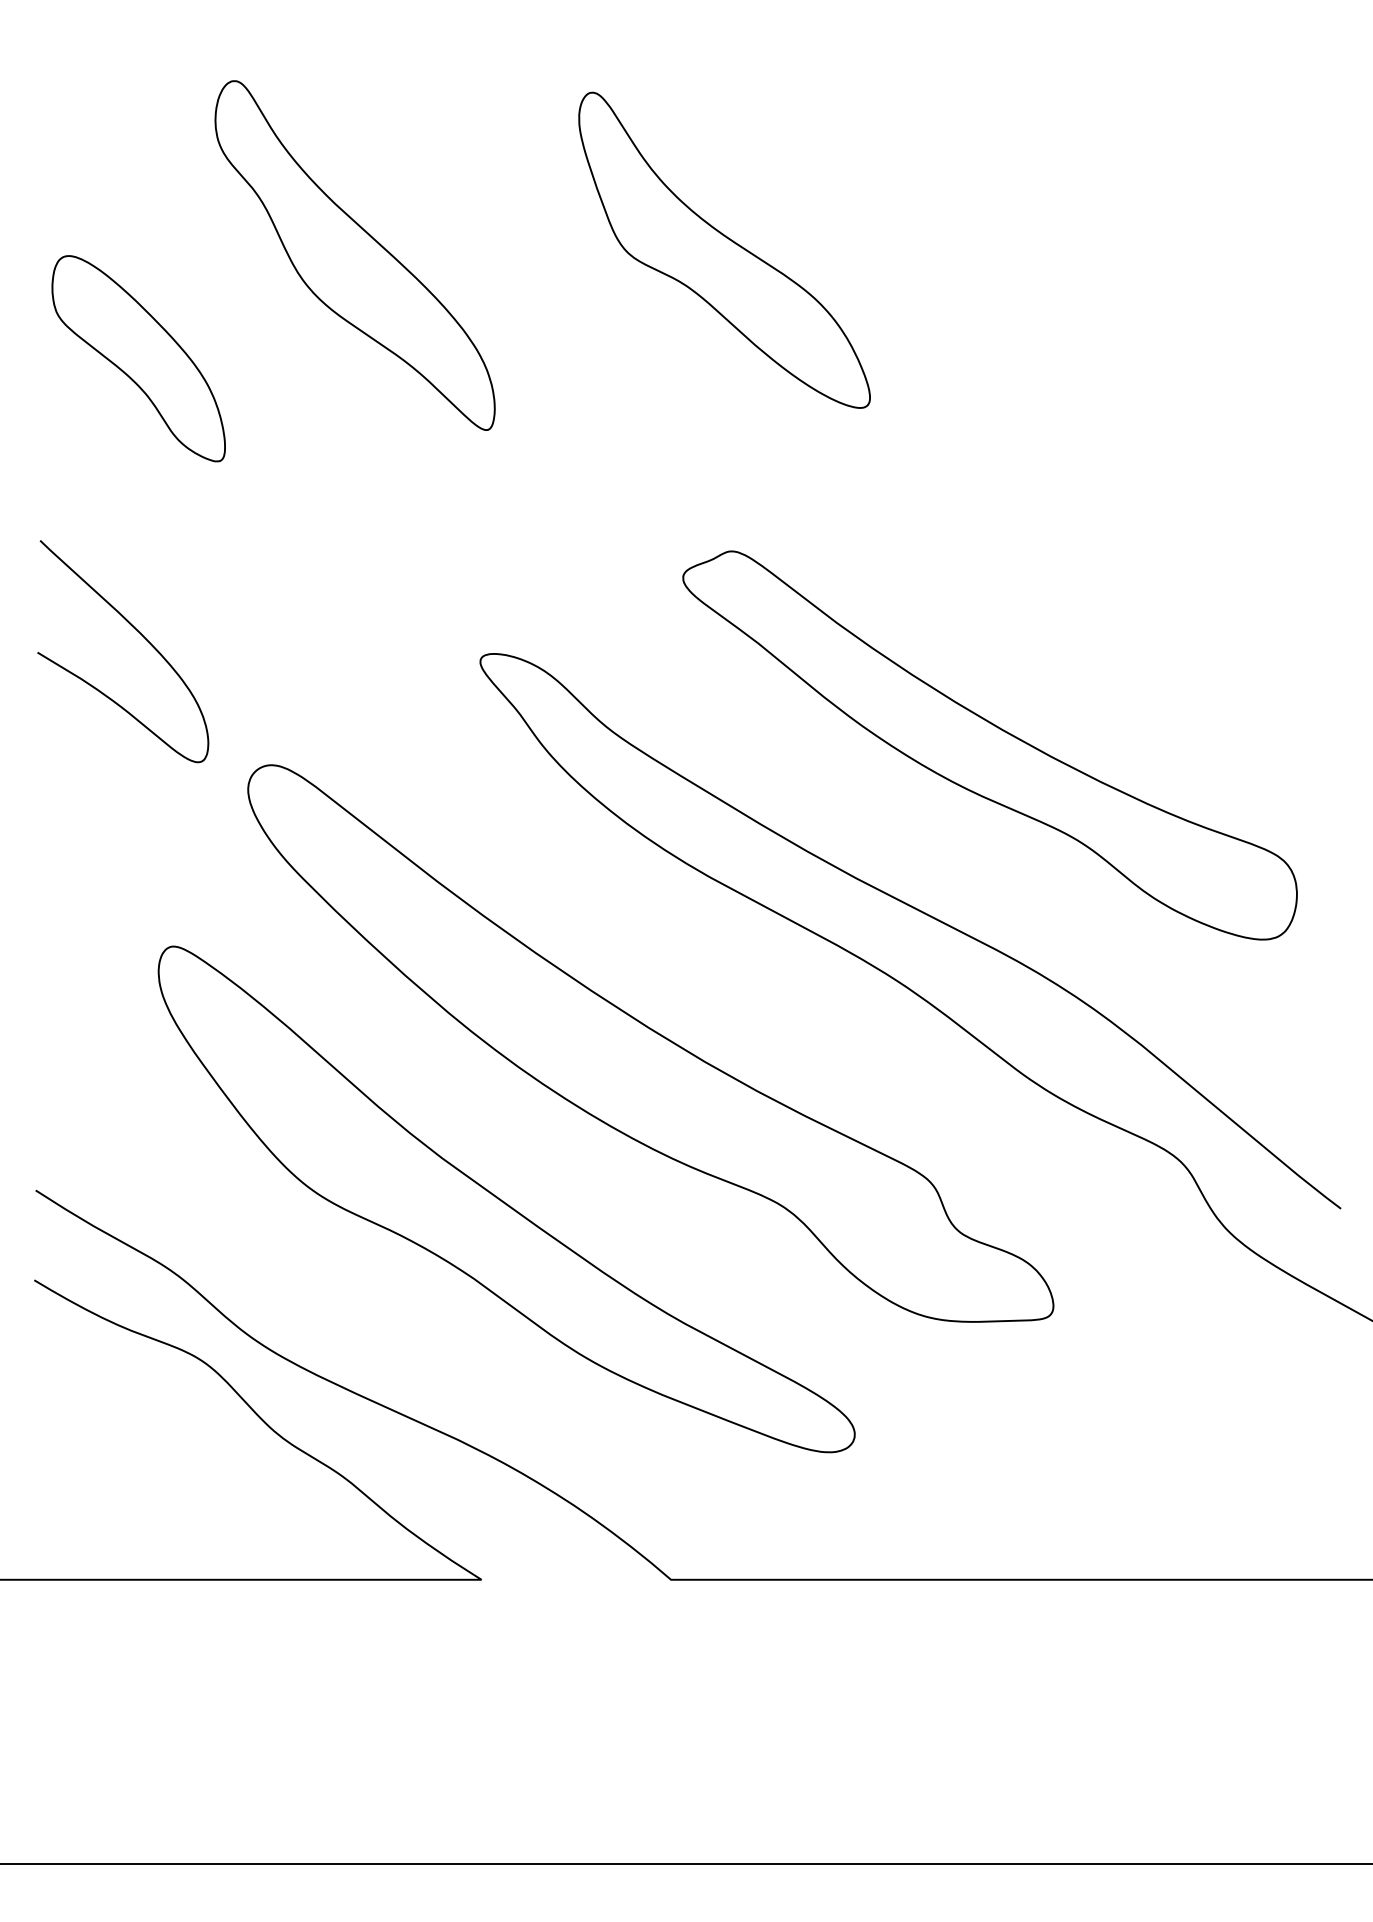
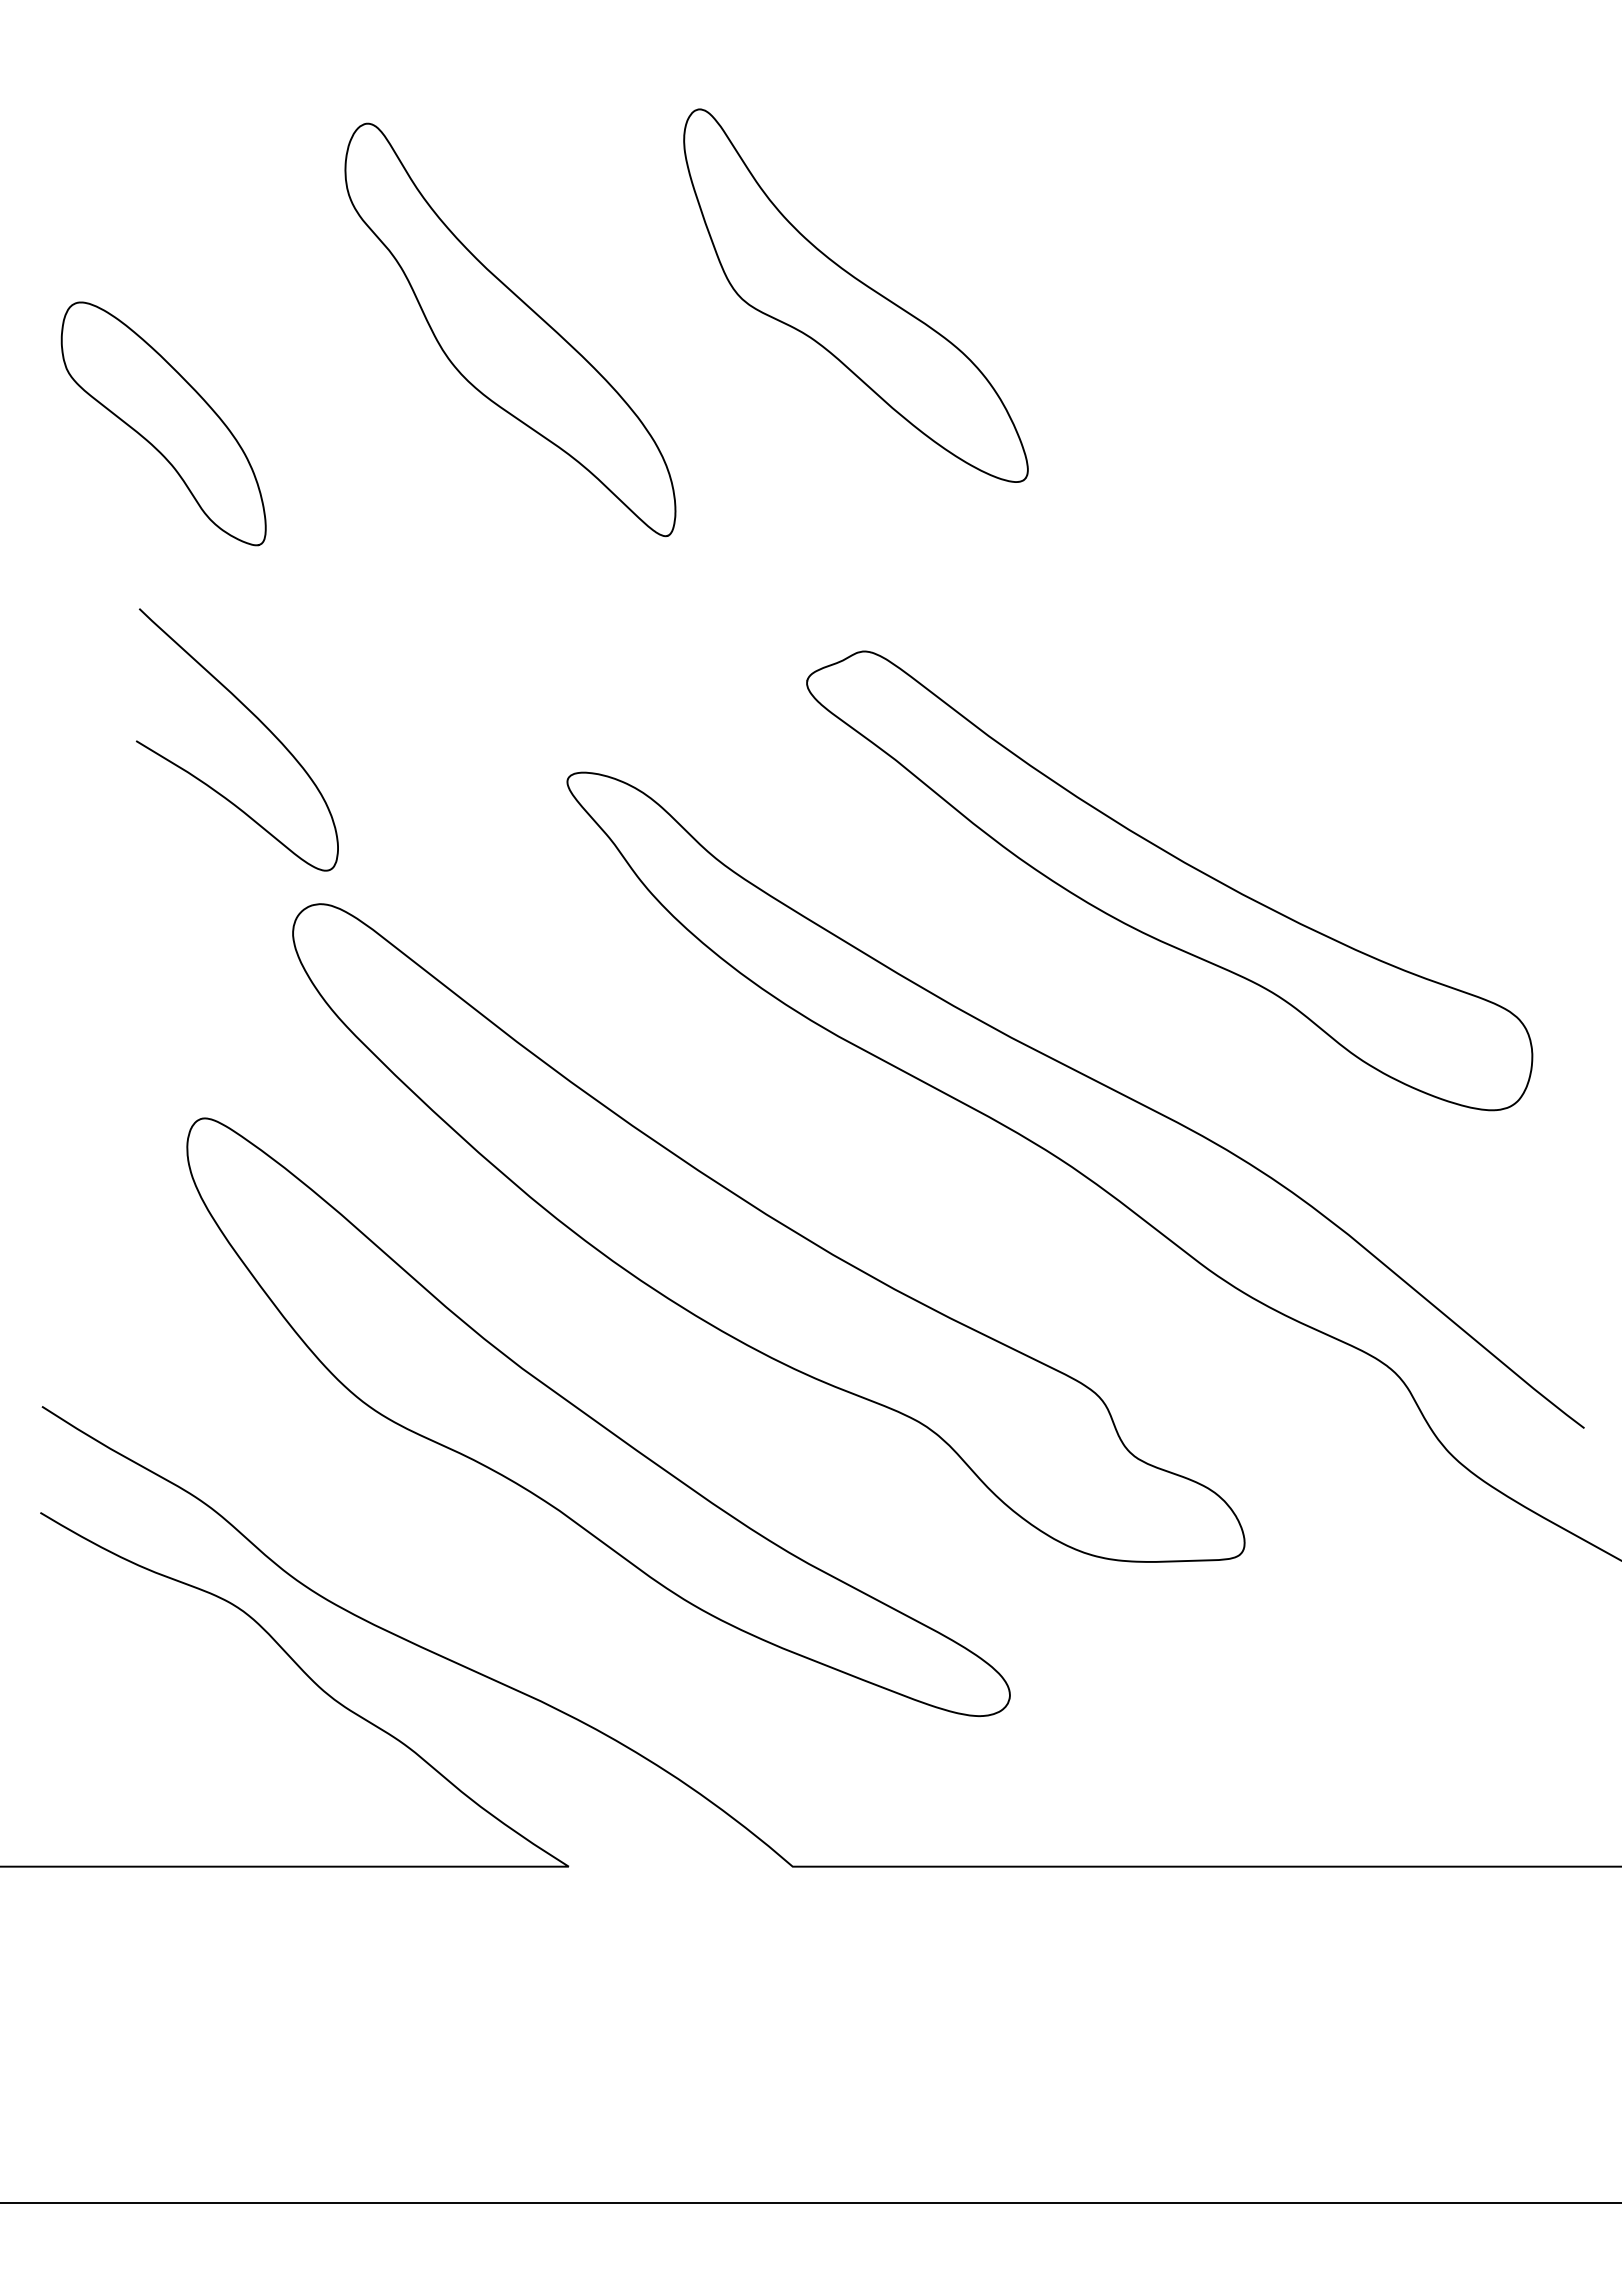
part: (355, 255) -> (510, 329), moved
curve: (140, 634) -> (257, 719), moved

